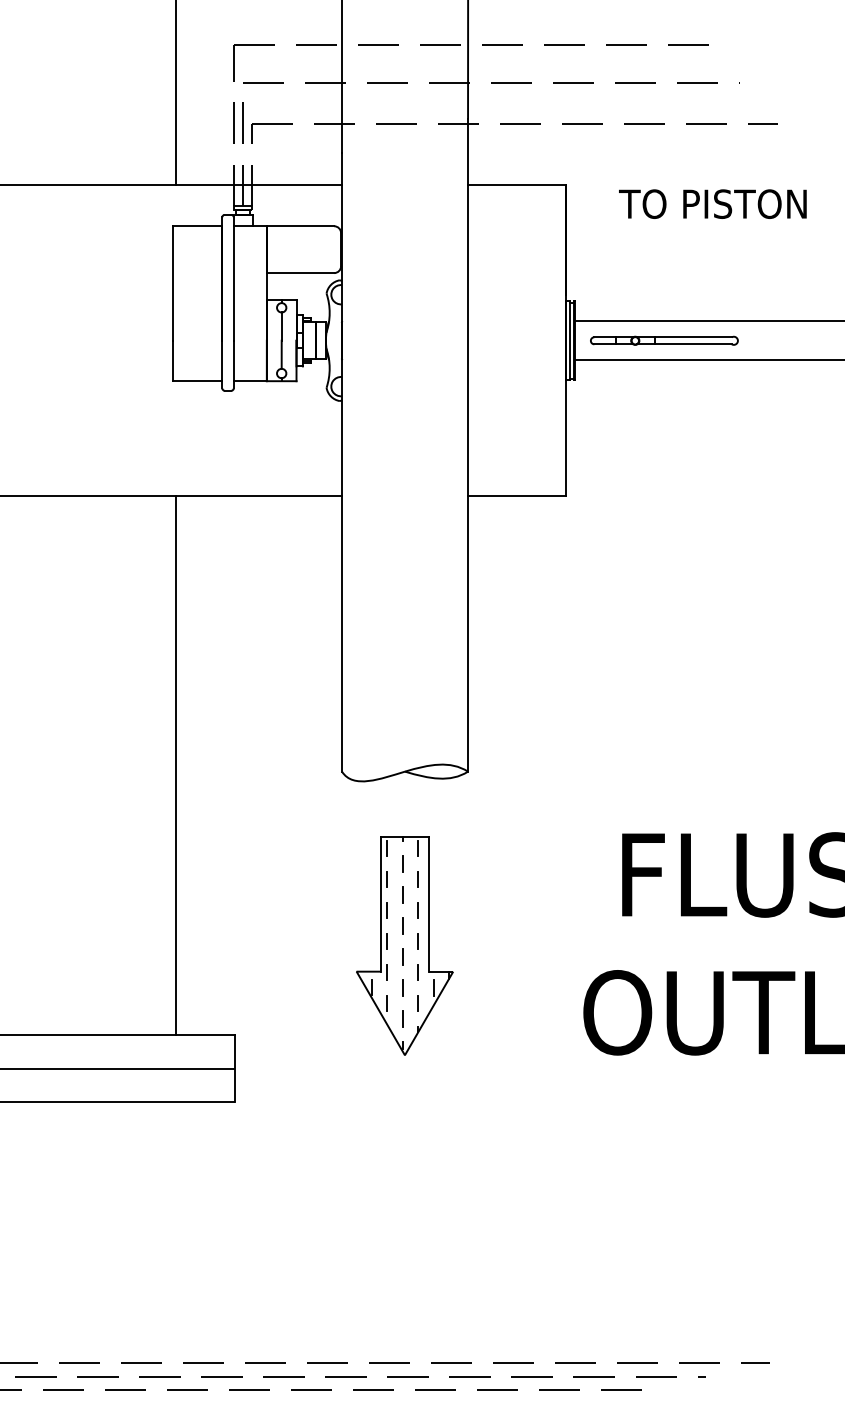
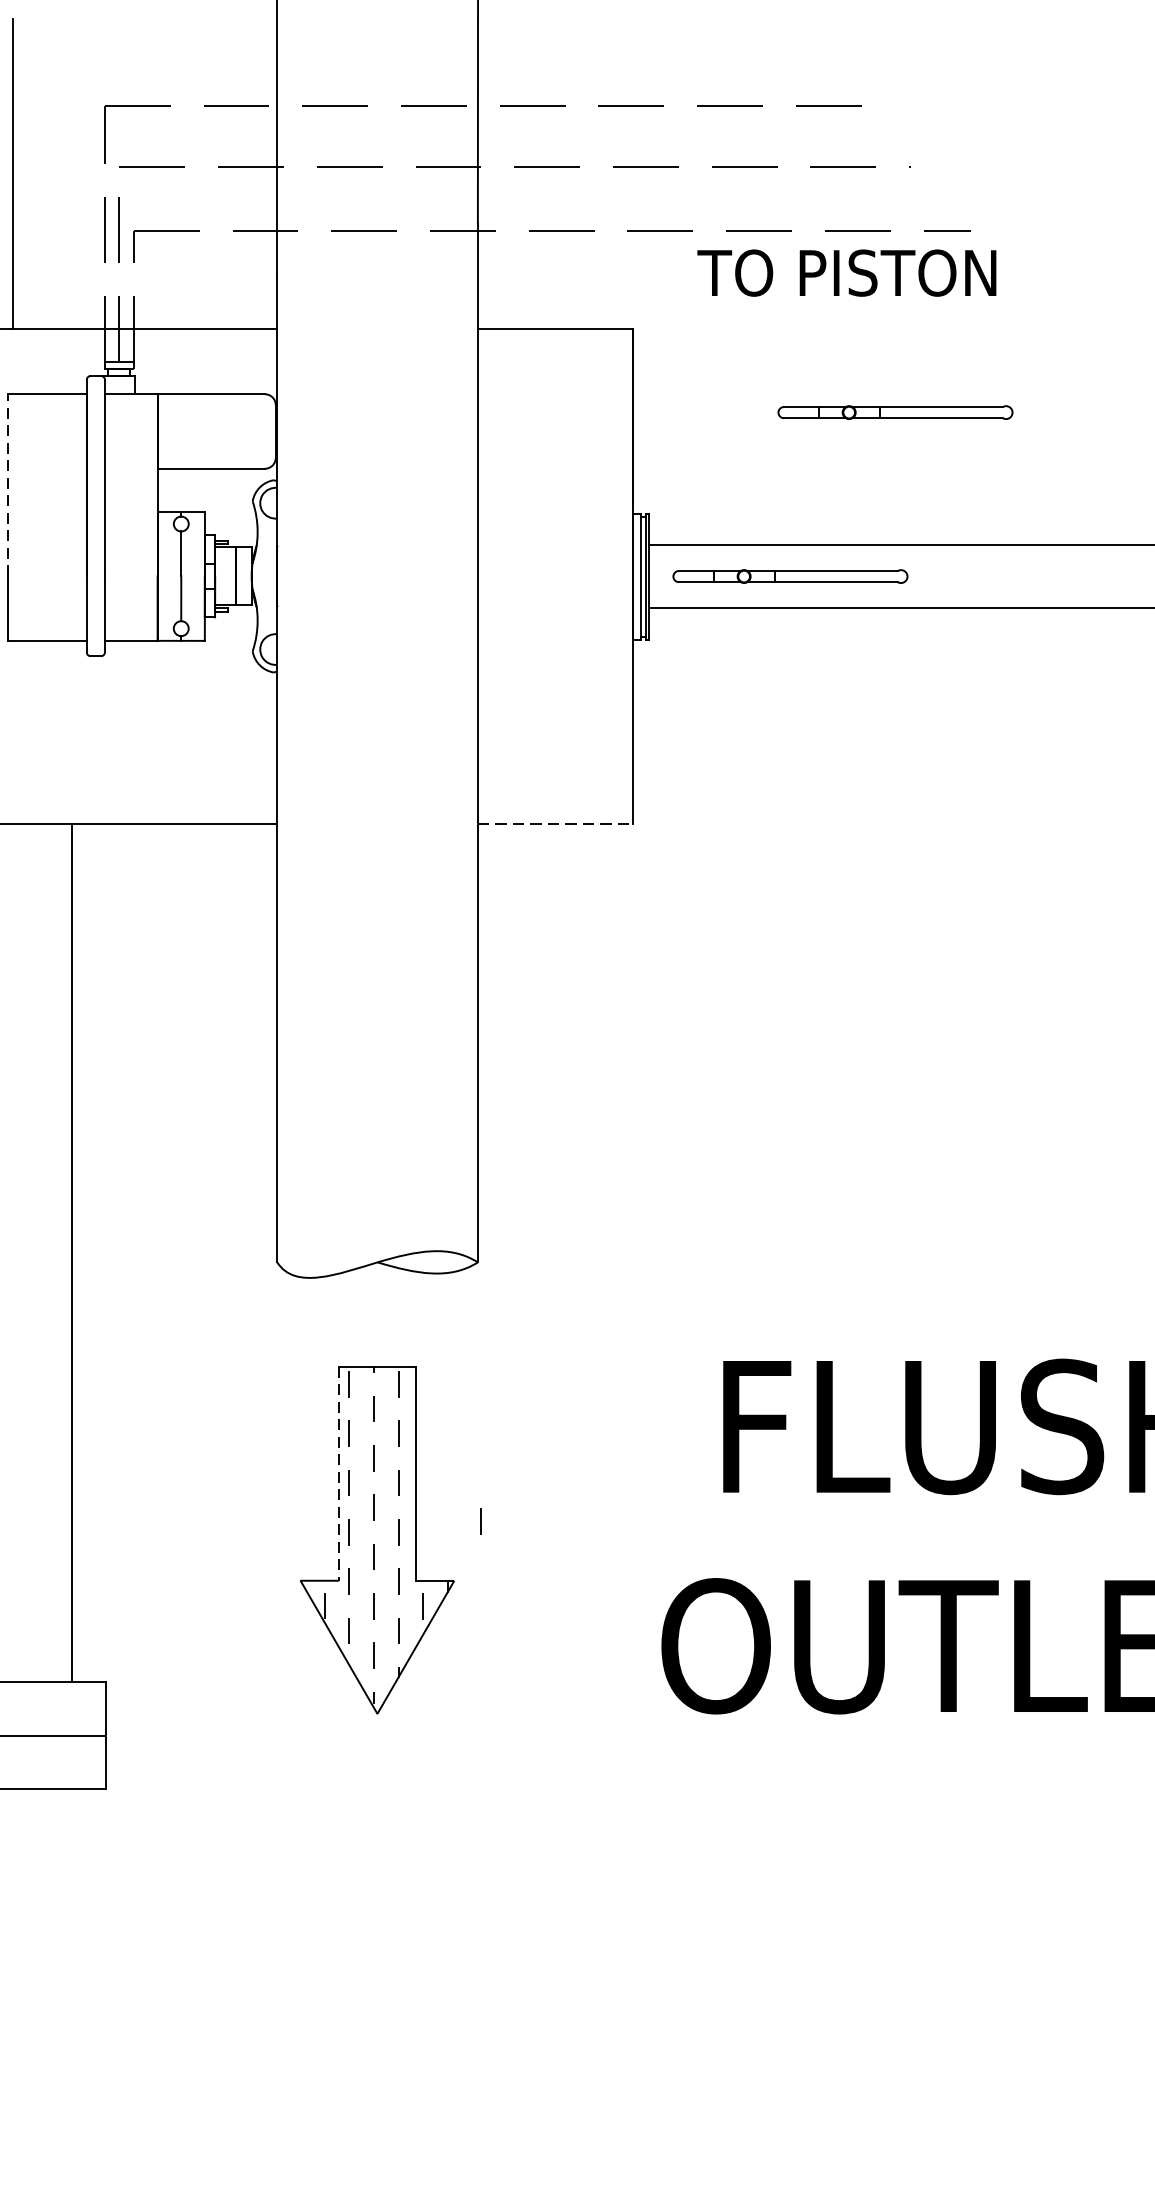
text: (712, 203) -> (846, 272), moved
part: (730, 237) -> (895, 412), added
line: (172, 282) -> (7, 483), solid -> dashed
line: (516, 496) -> (555, 824), solid -> dashed
line: (175, 765) -> (71, 1252), moved
line: (380, 904) -> (338, 1473), solid -> dashed
line: (469, 934) -> (480, 1521), added

